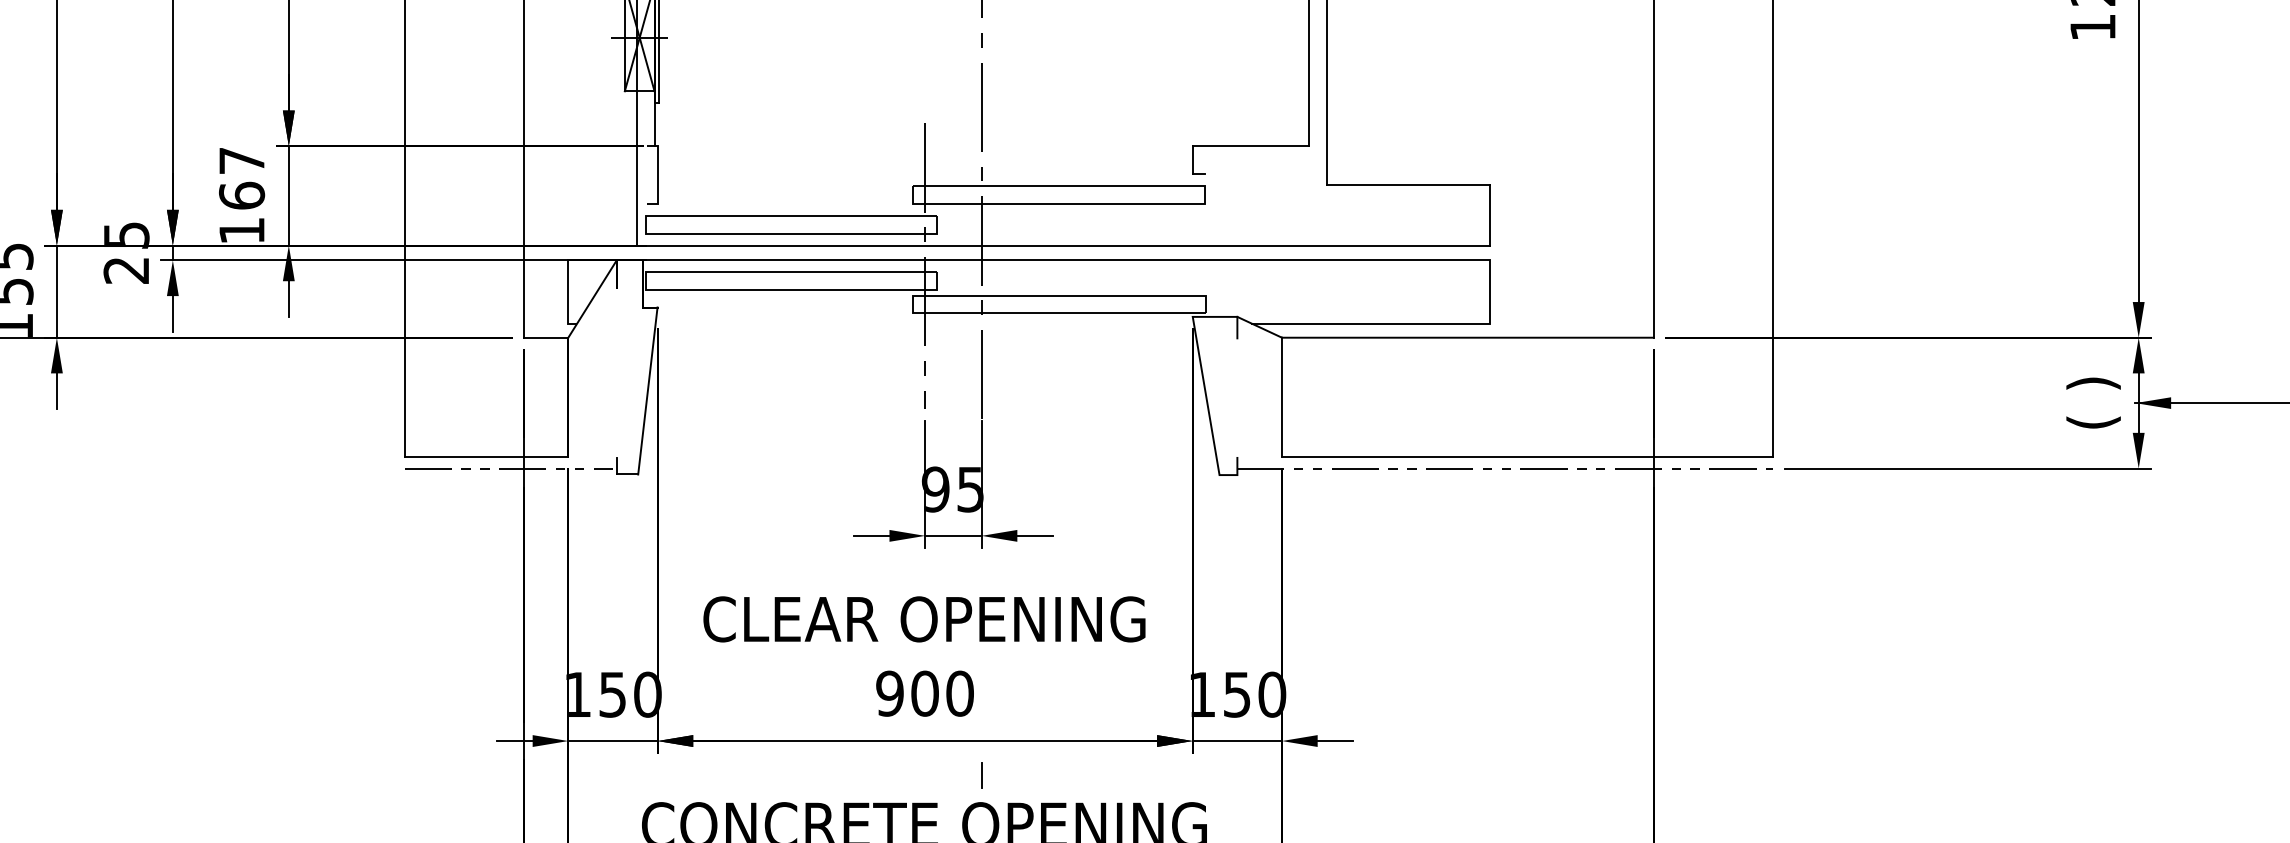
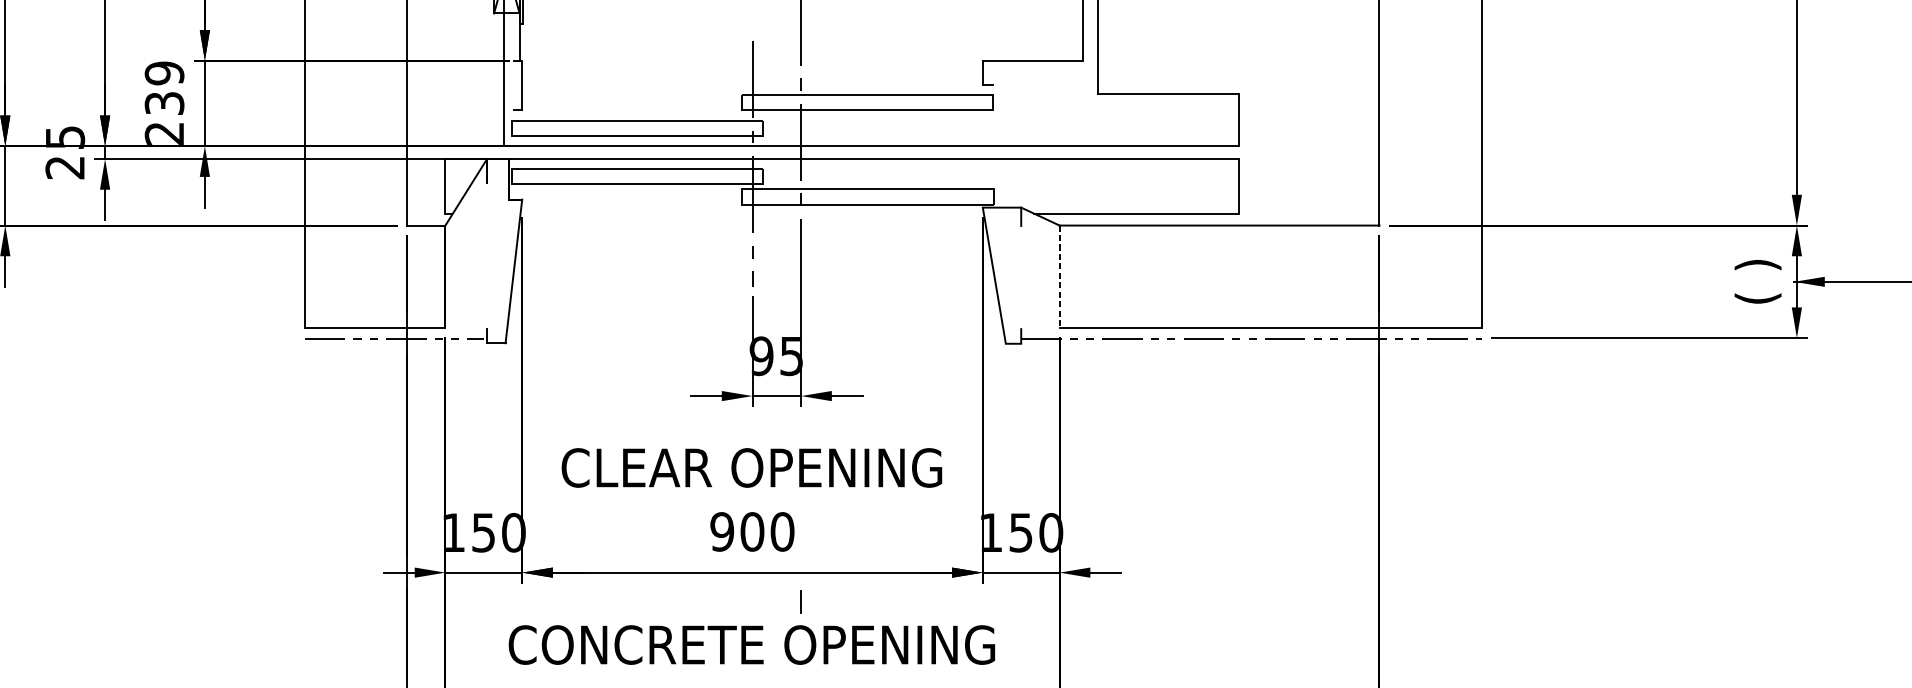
text: (242, 195) -> (165, 103), 167 -> 239
line: (1281, 397) -> (1059, 277), solid -> dashed

